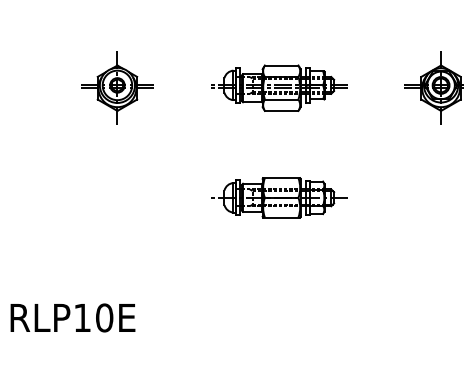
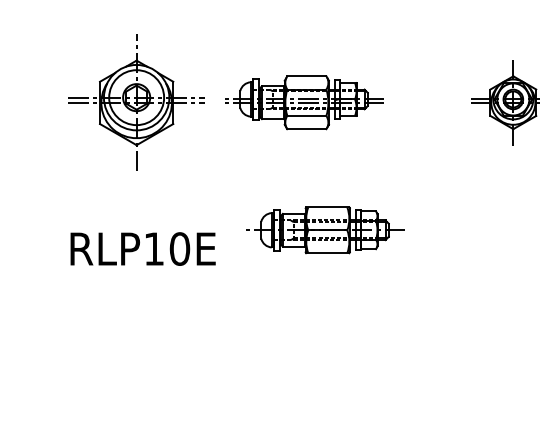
part: (117, 87) -> (136, 101), size x1.6
part: (279, 87) -> (304, 101), moved
text: (72, 317) -> (142, 248), moved

